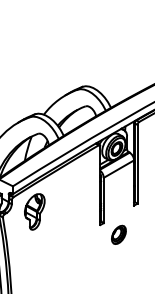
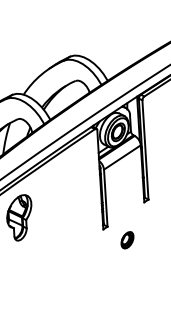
part: (118, 234) -> (126, 239), size x0.7

